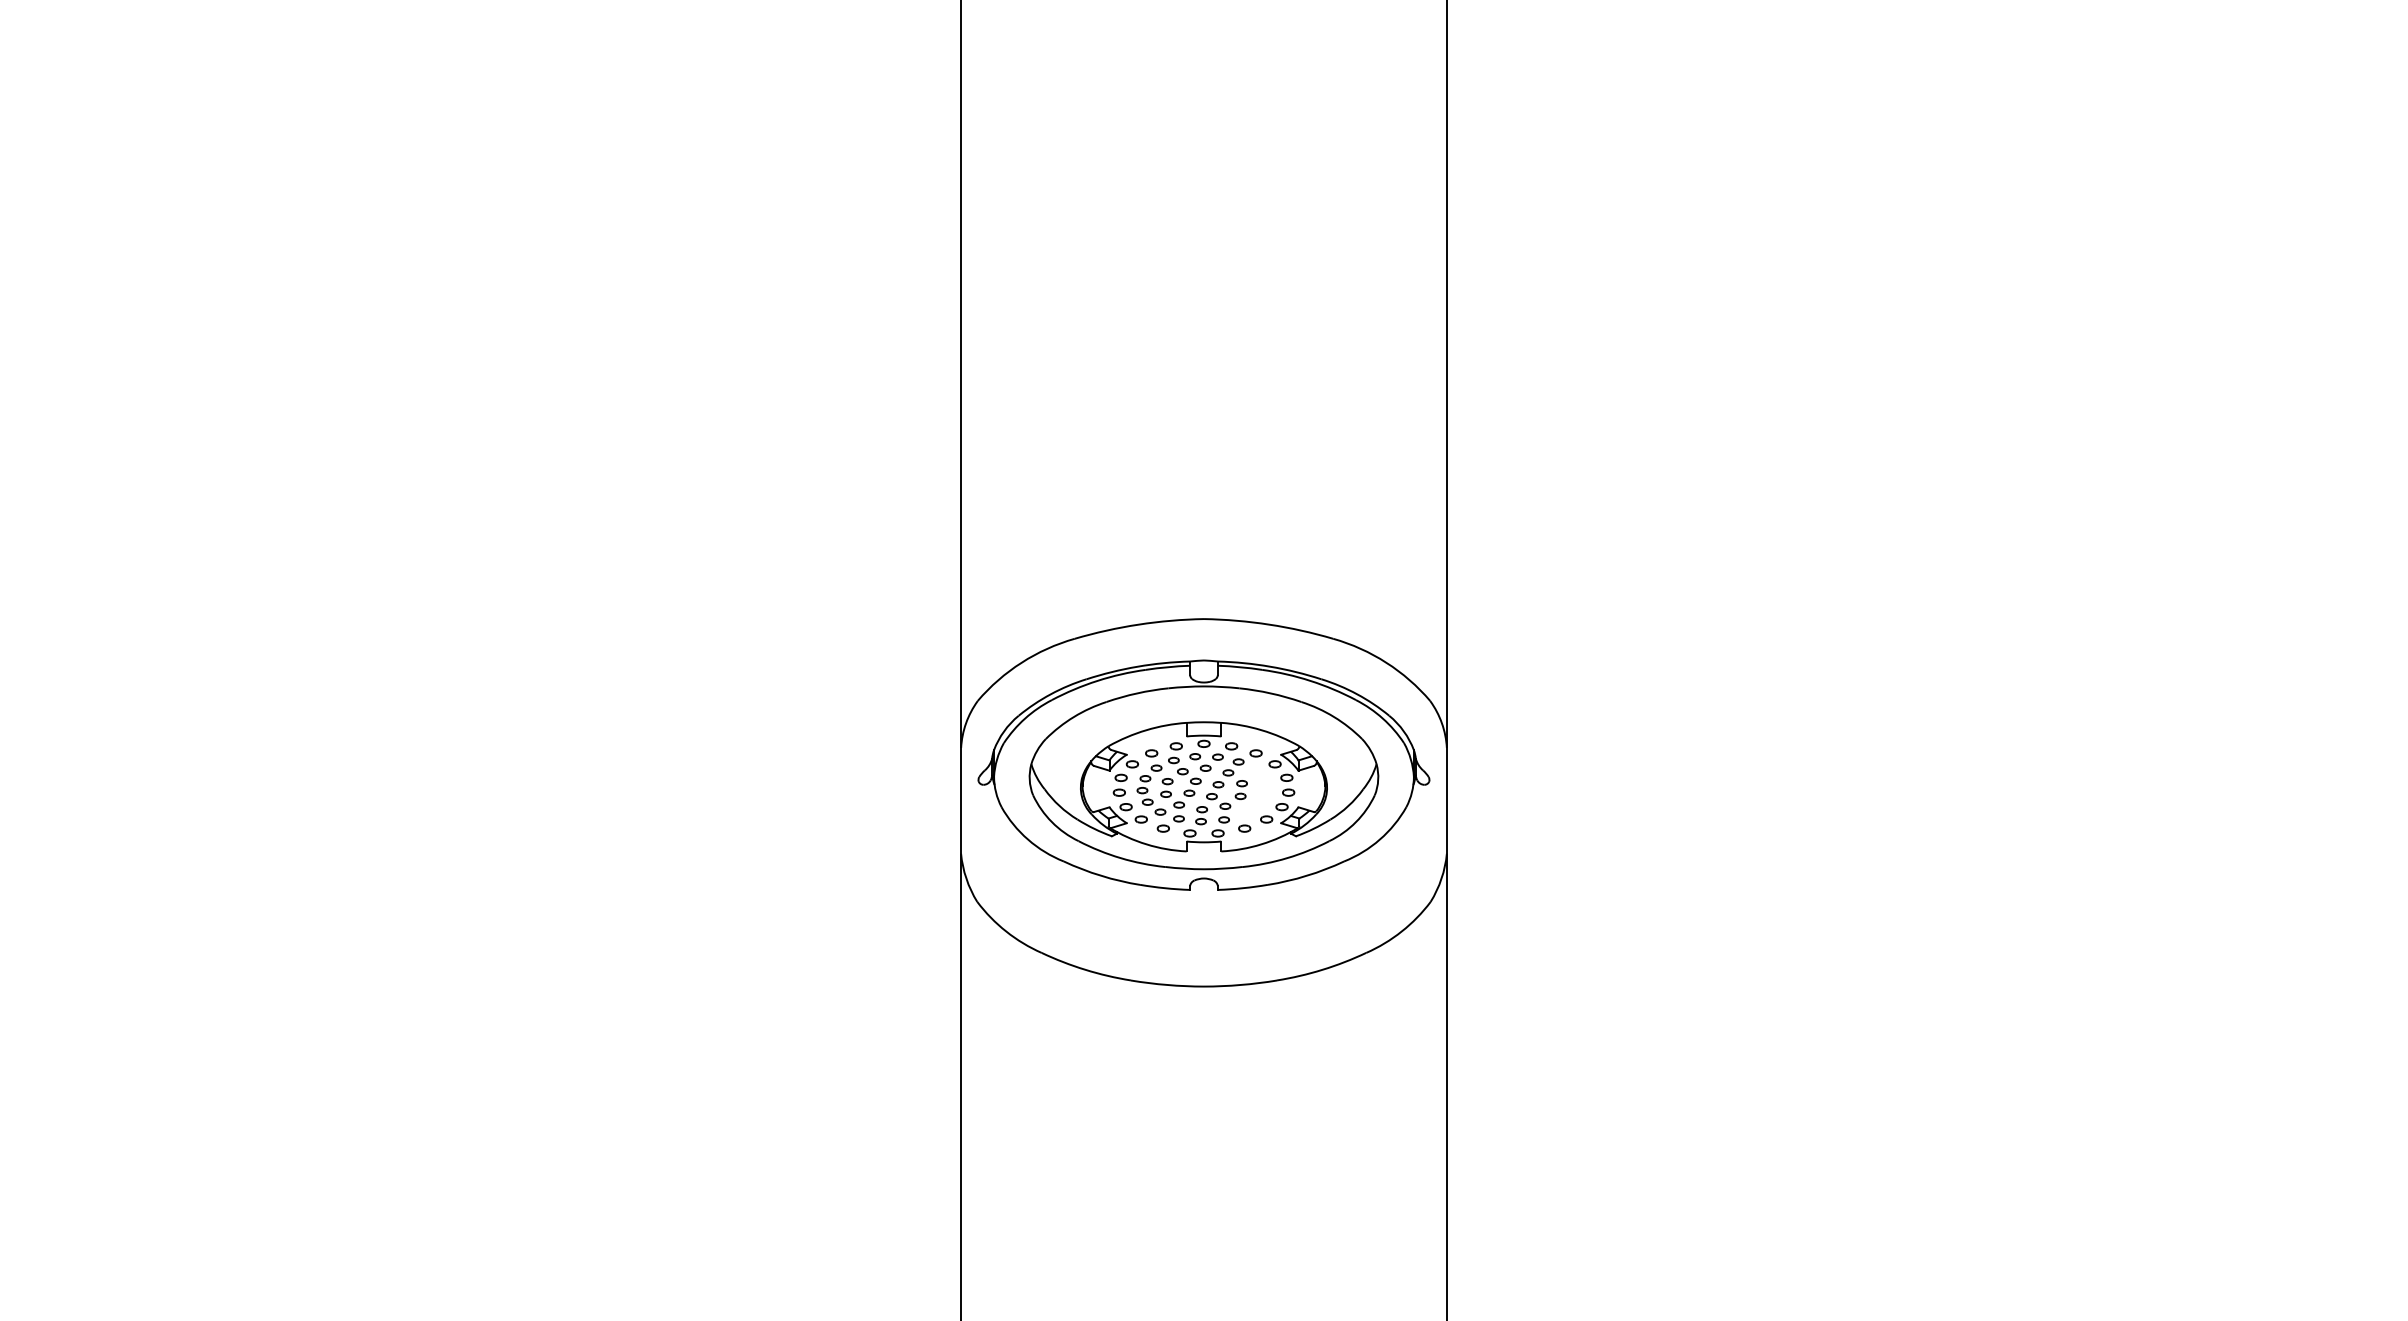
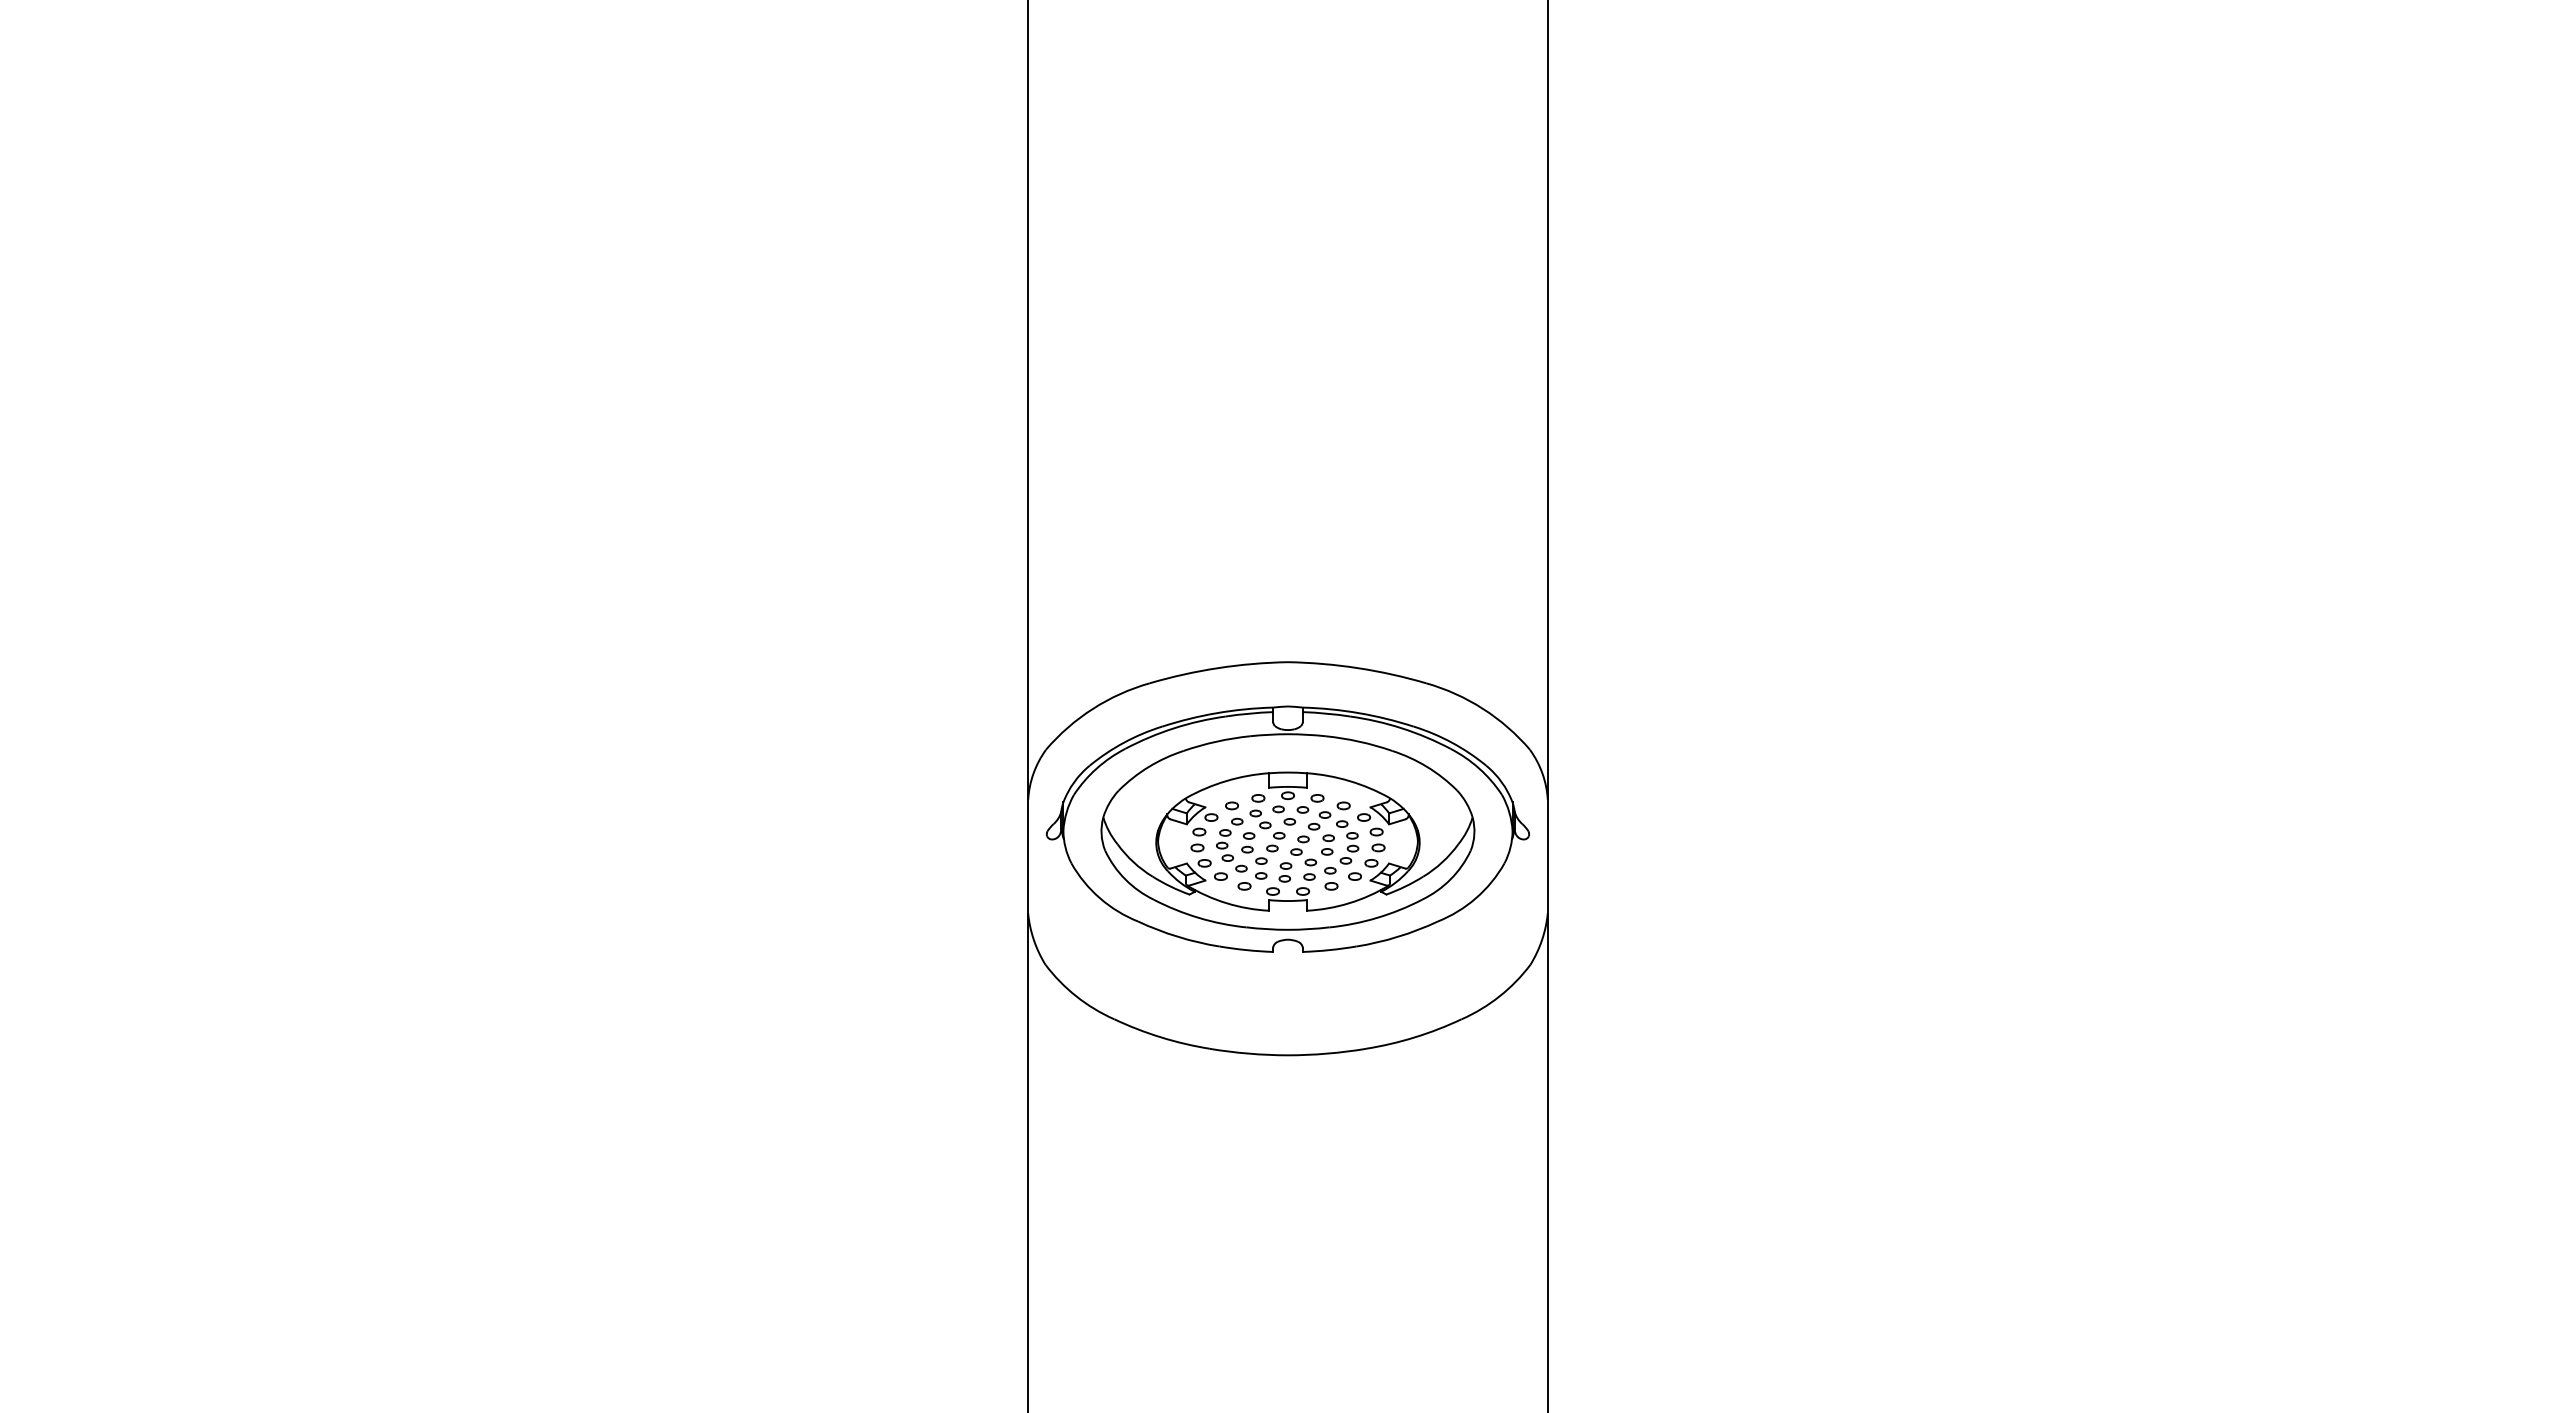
part: (1254, 792) -> (1341, 847), added

